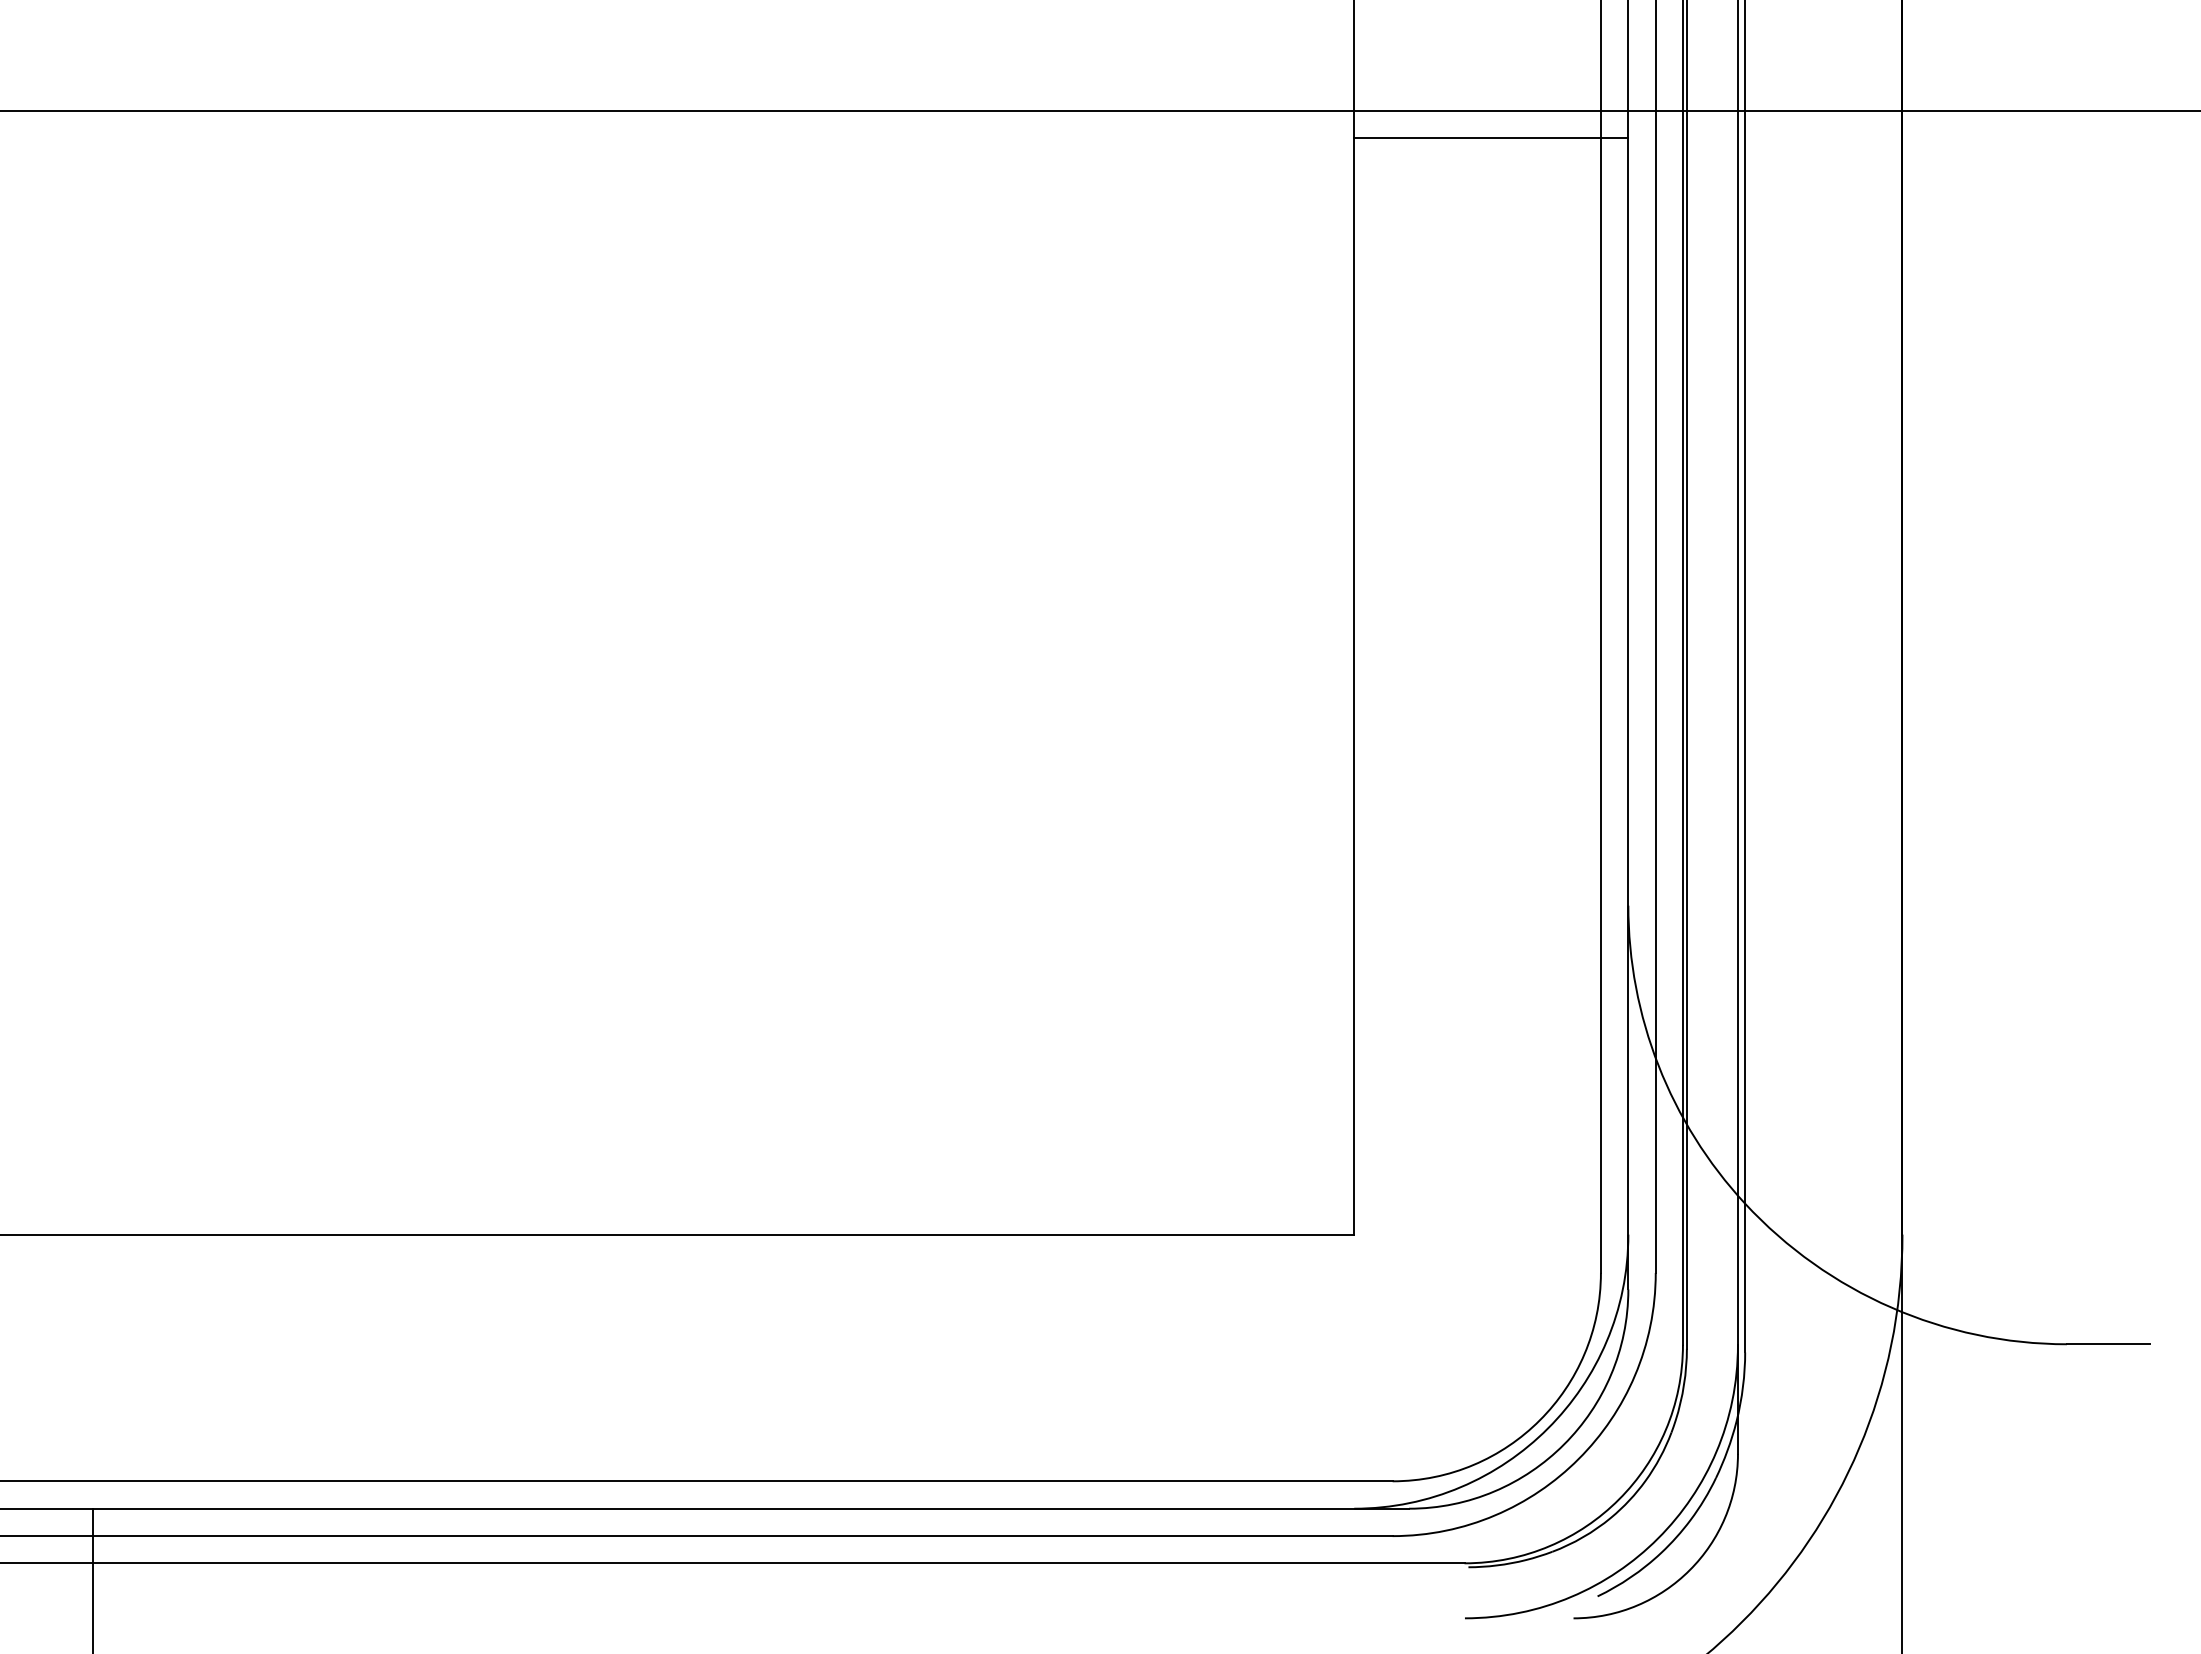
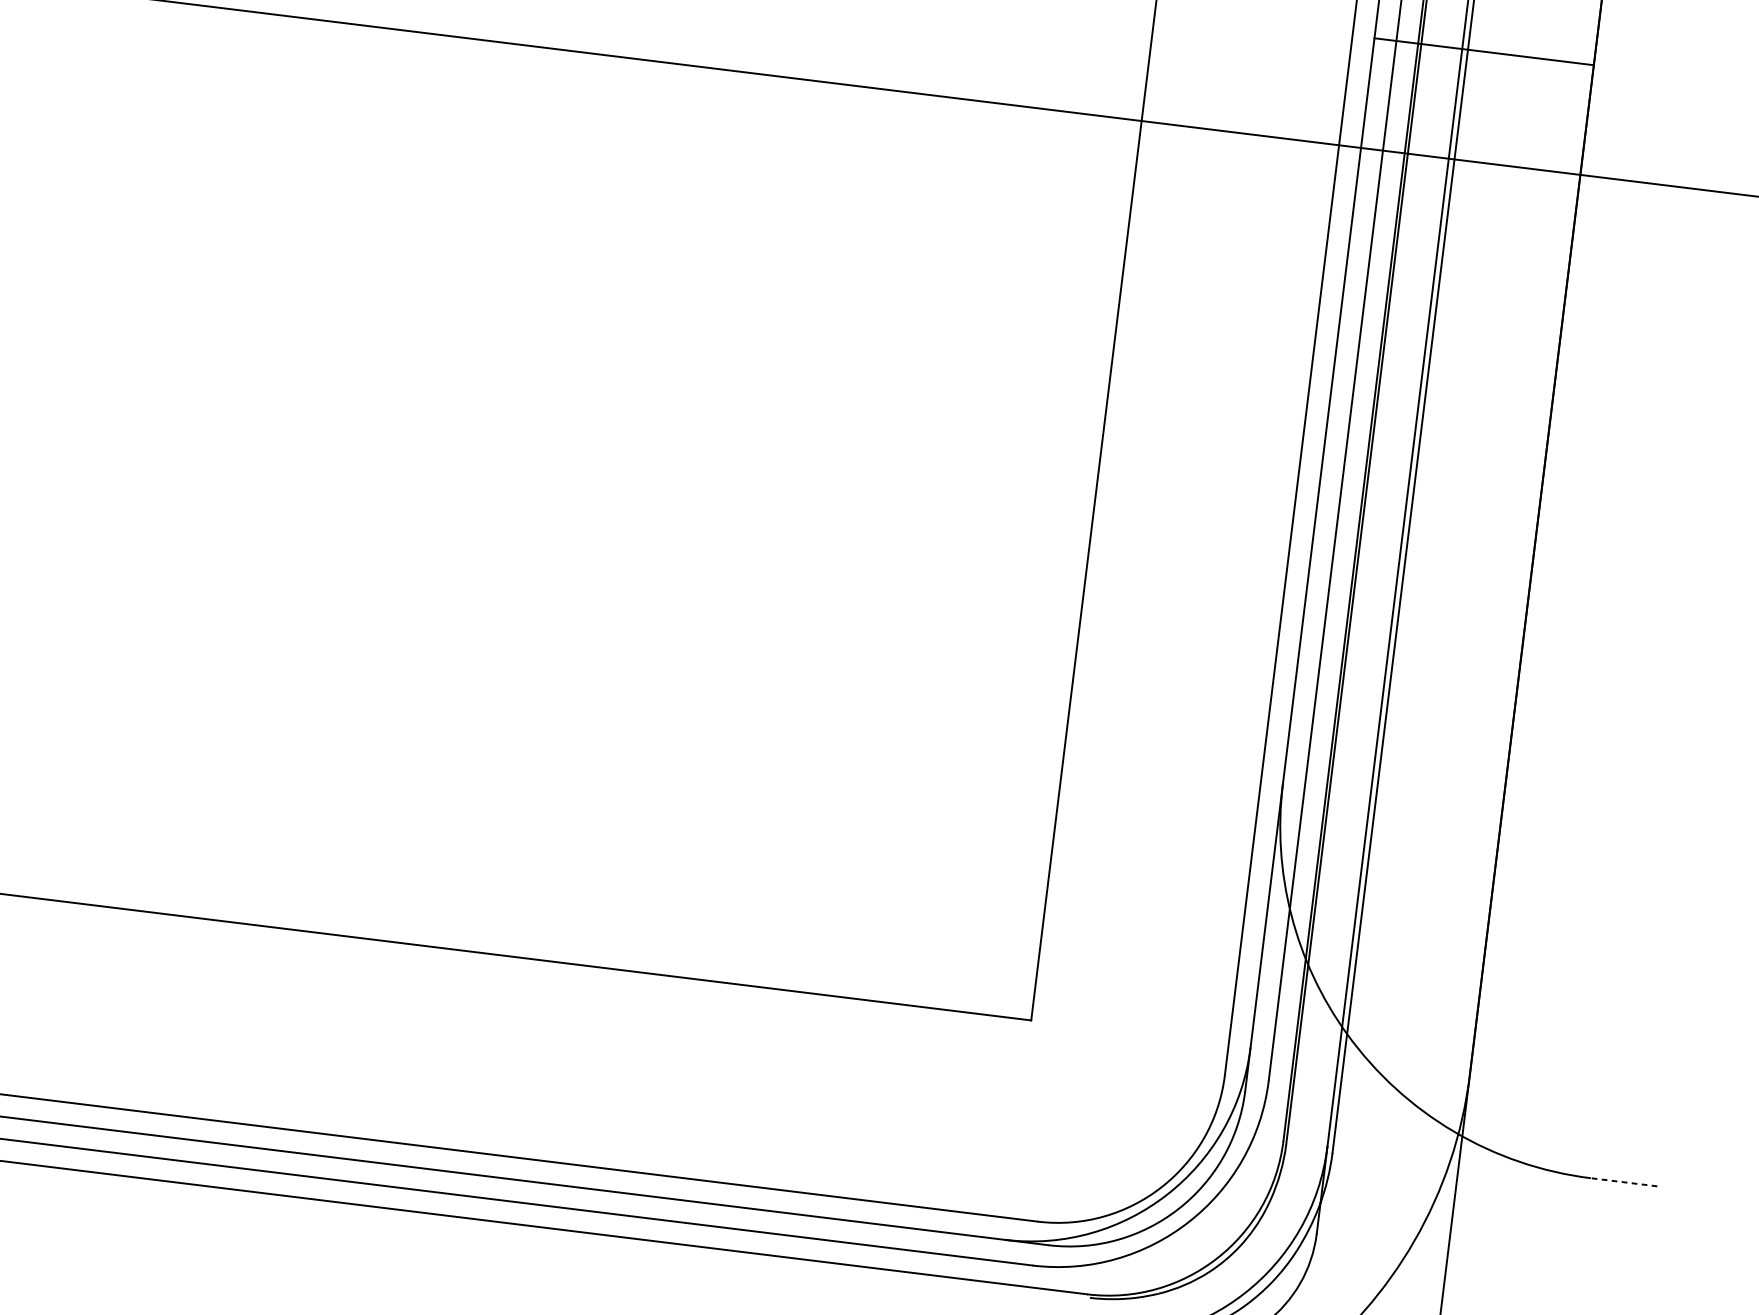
line: (1491, 138) -> (1248, 156), removed
line: (2108, 1344) -> (1624, 1182), solid -> dashed

